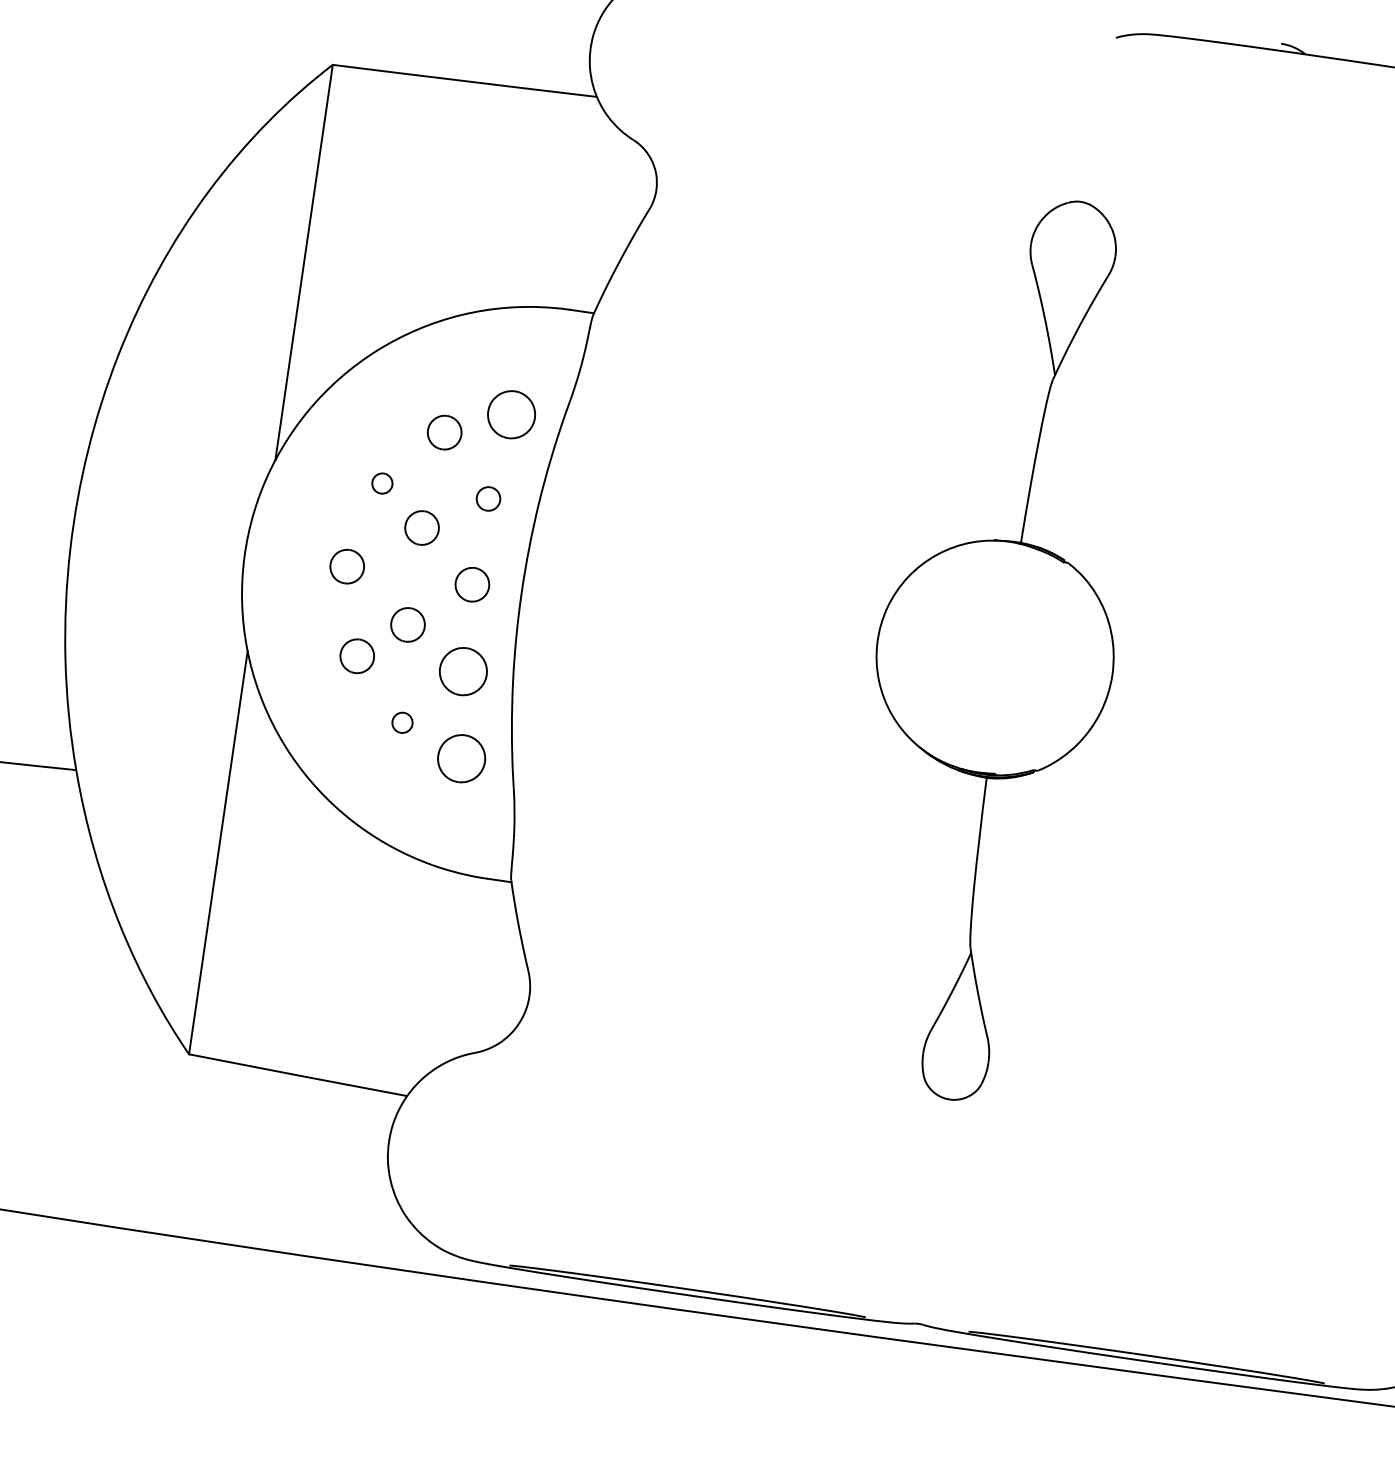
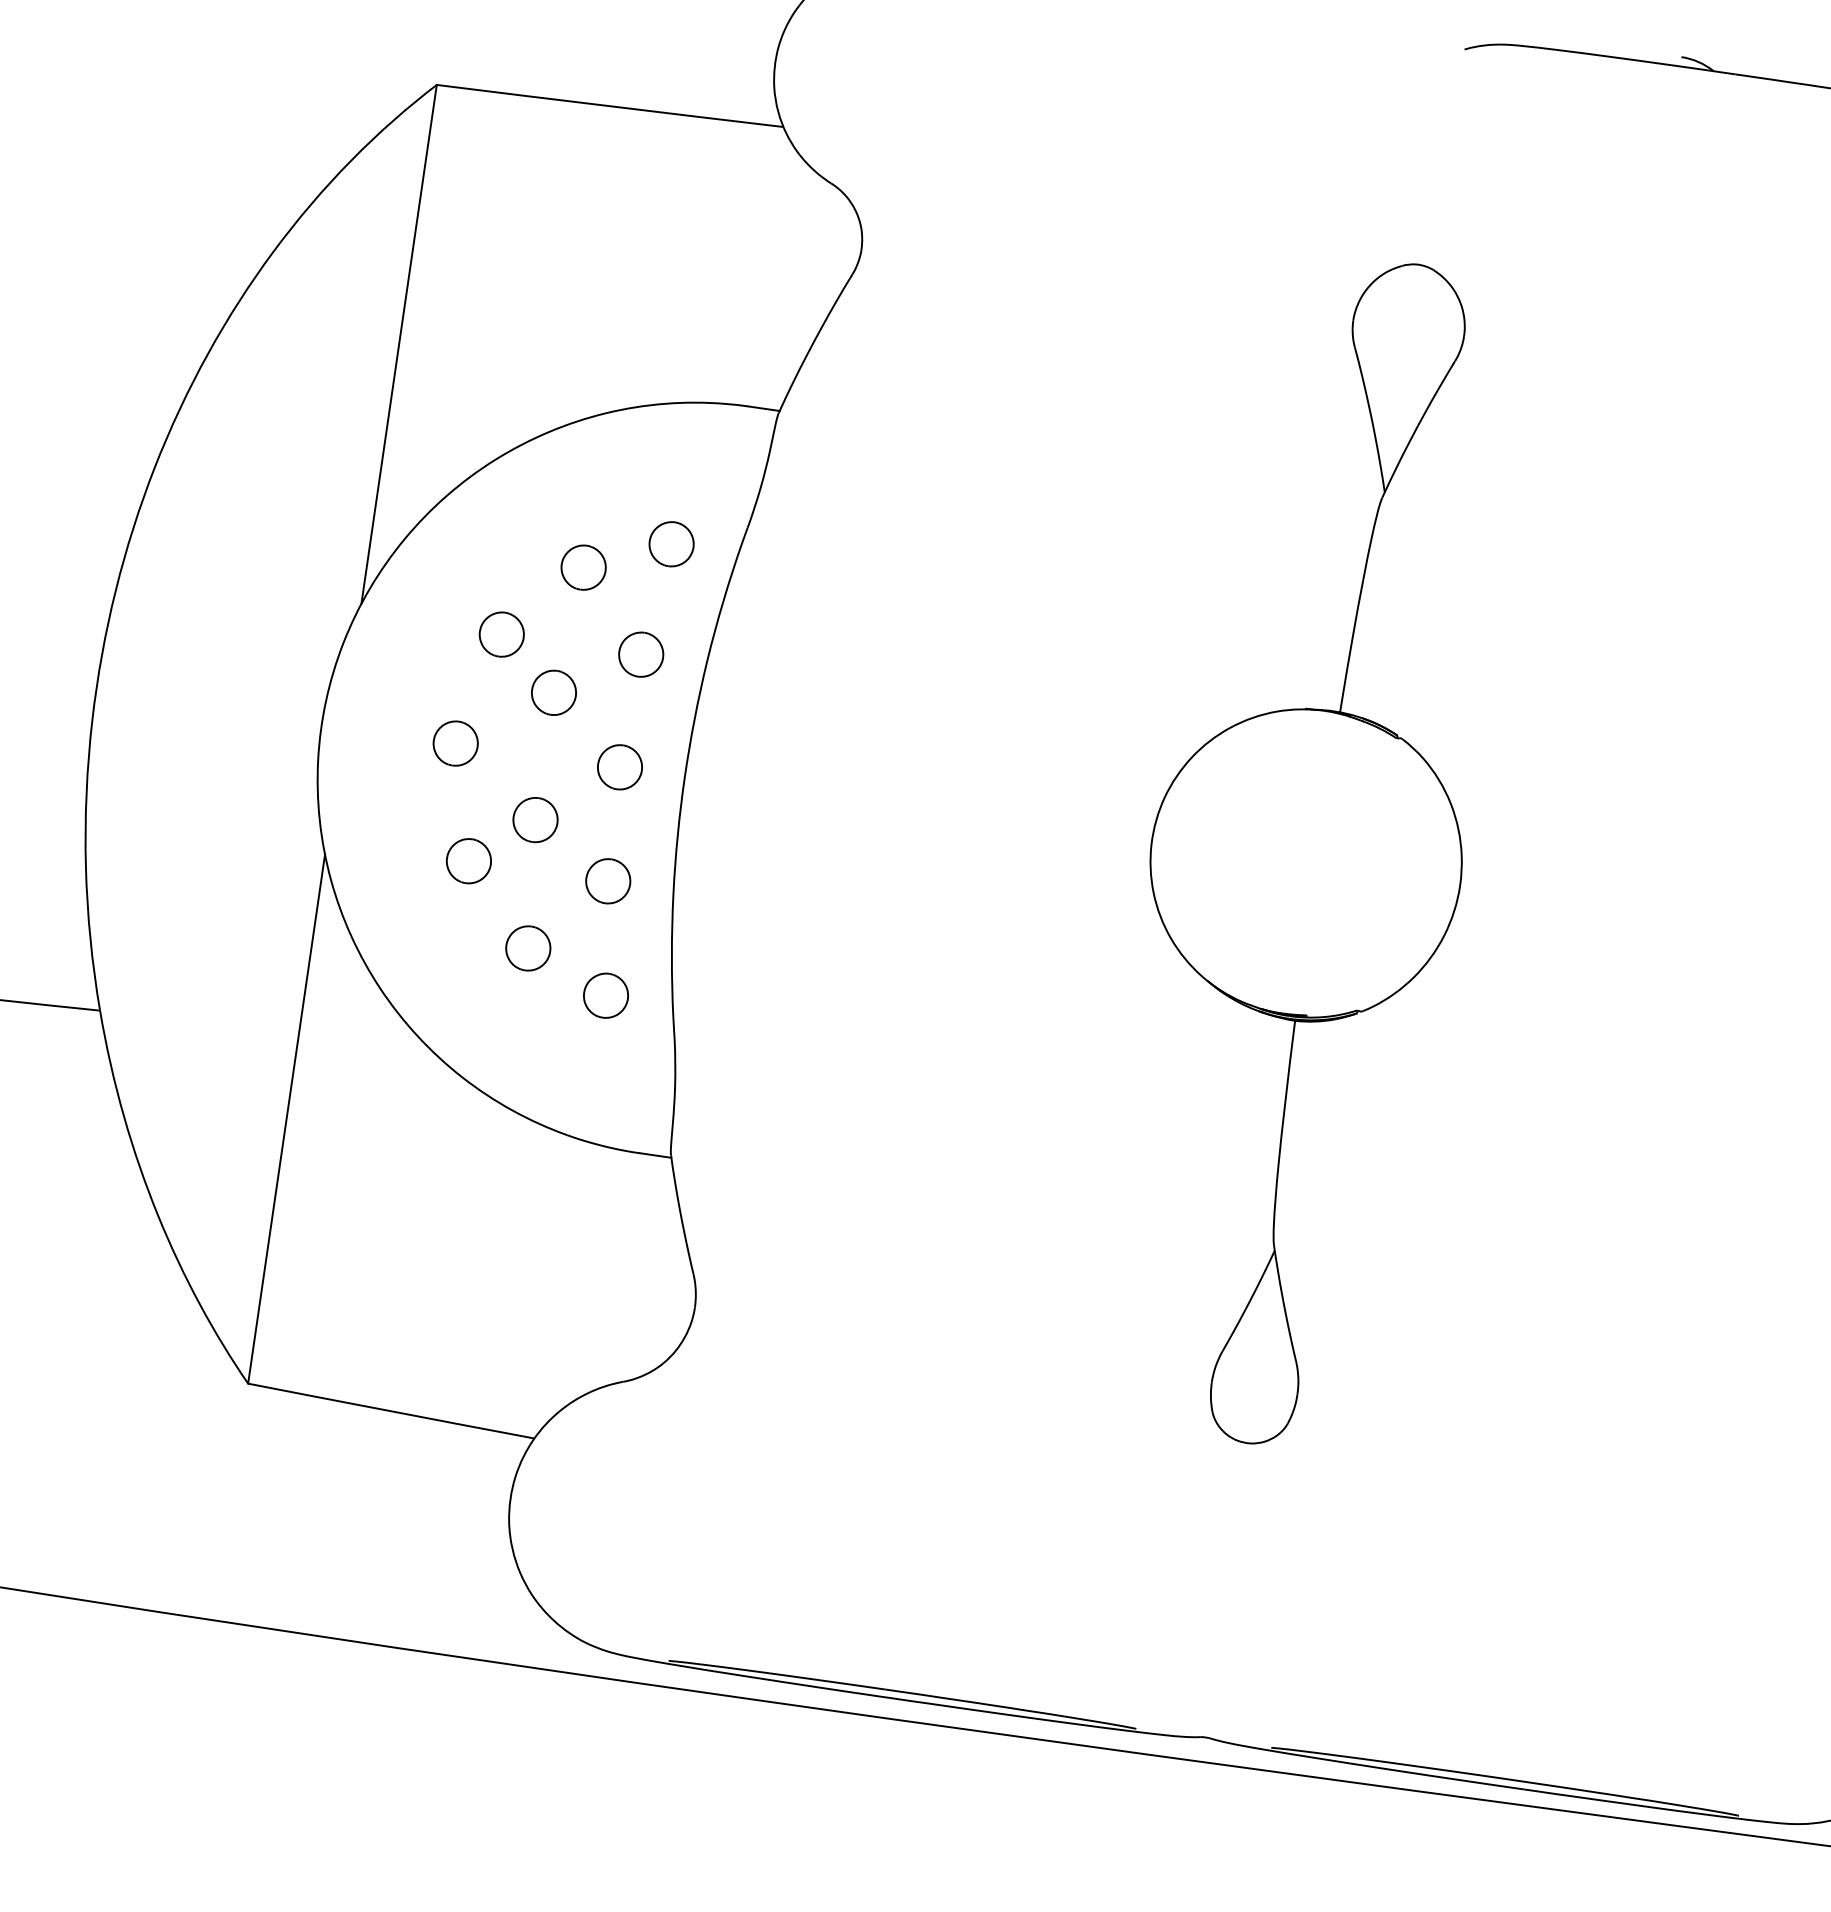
part: (511, 414) -> (671, 543), size x0.71
part: (382, 483) -> (502, 634), size x1.67
part: (488, 498) -> (641, 654), size x1.43
part: (463, 671) -> (608, 881), size x0.71
part: (402, 722) -> (528, 948), size x1.67
part: (461, 758) -> (605, 995), size x0.71

